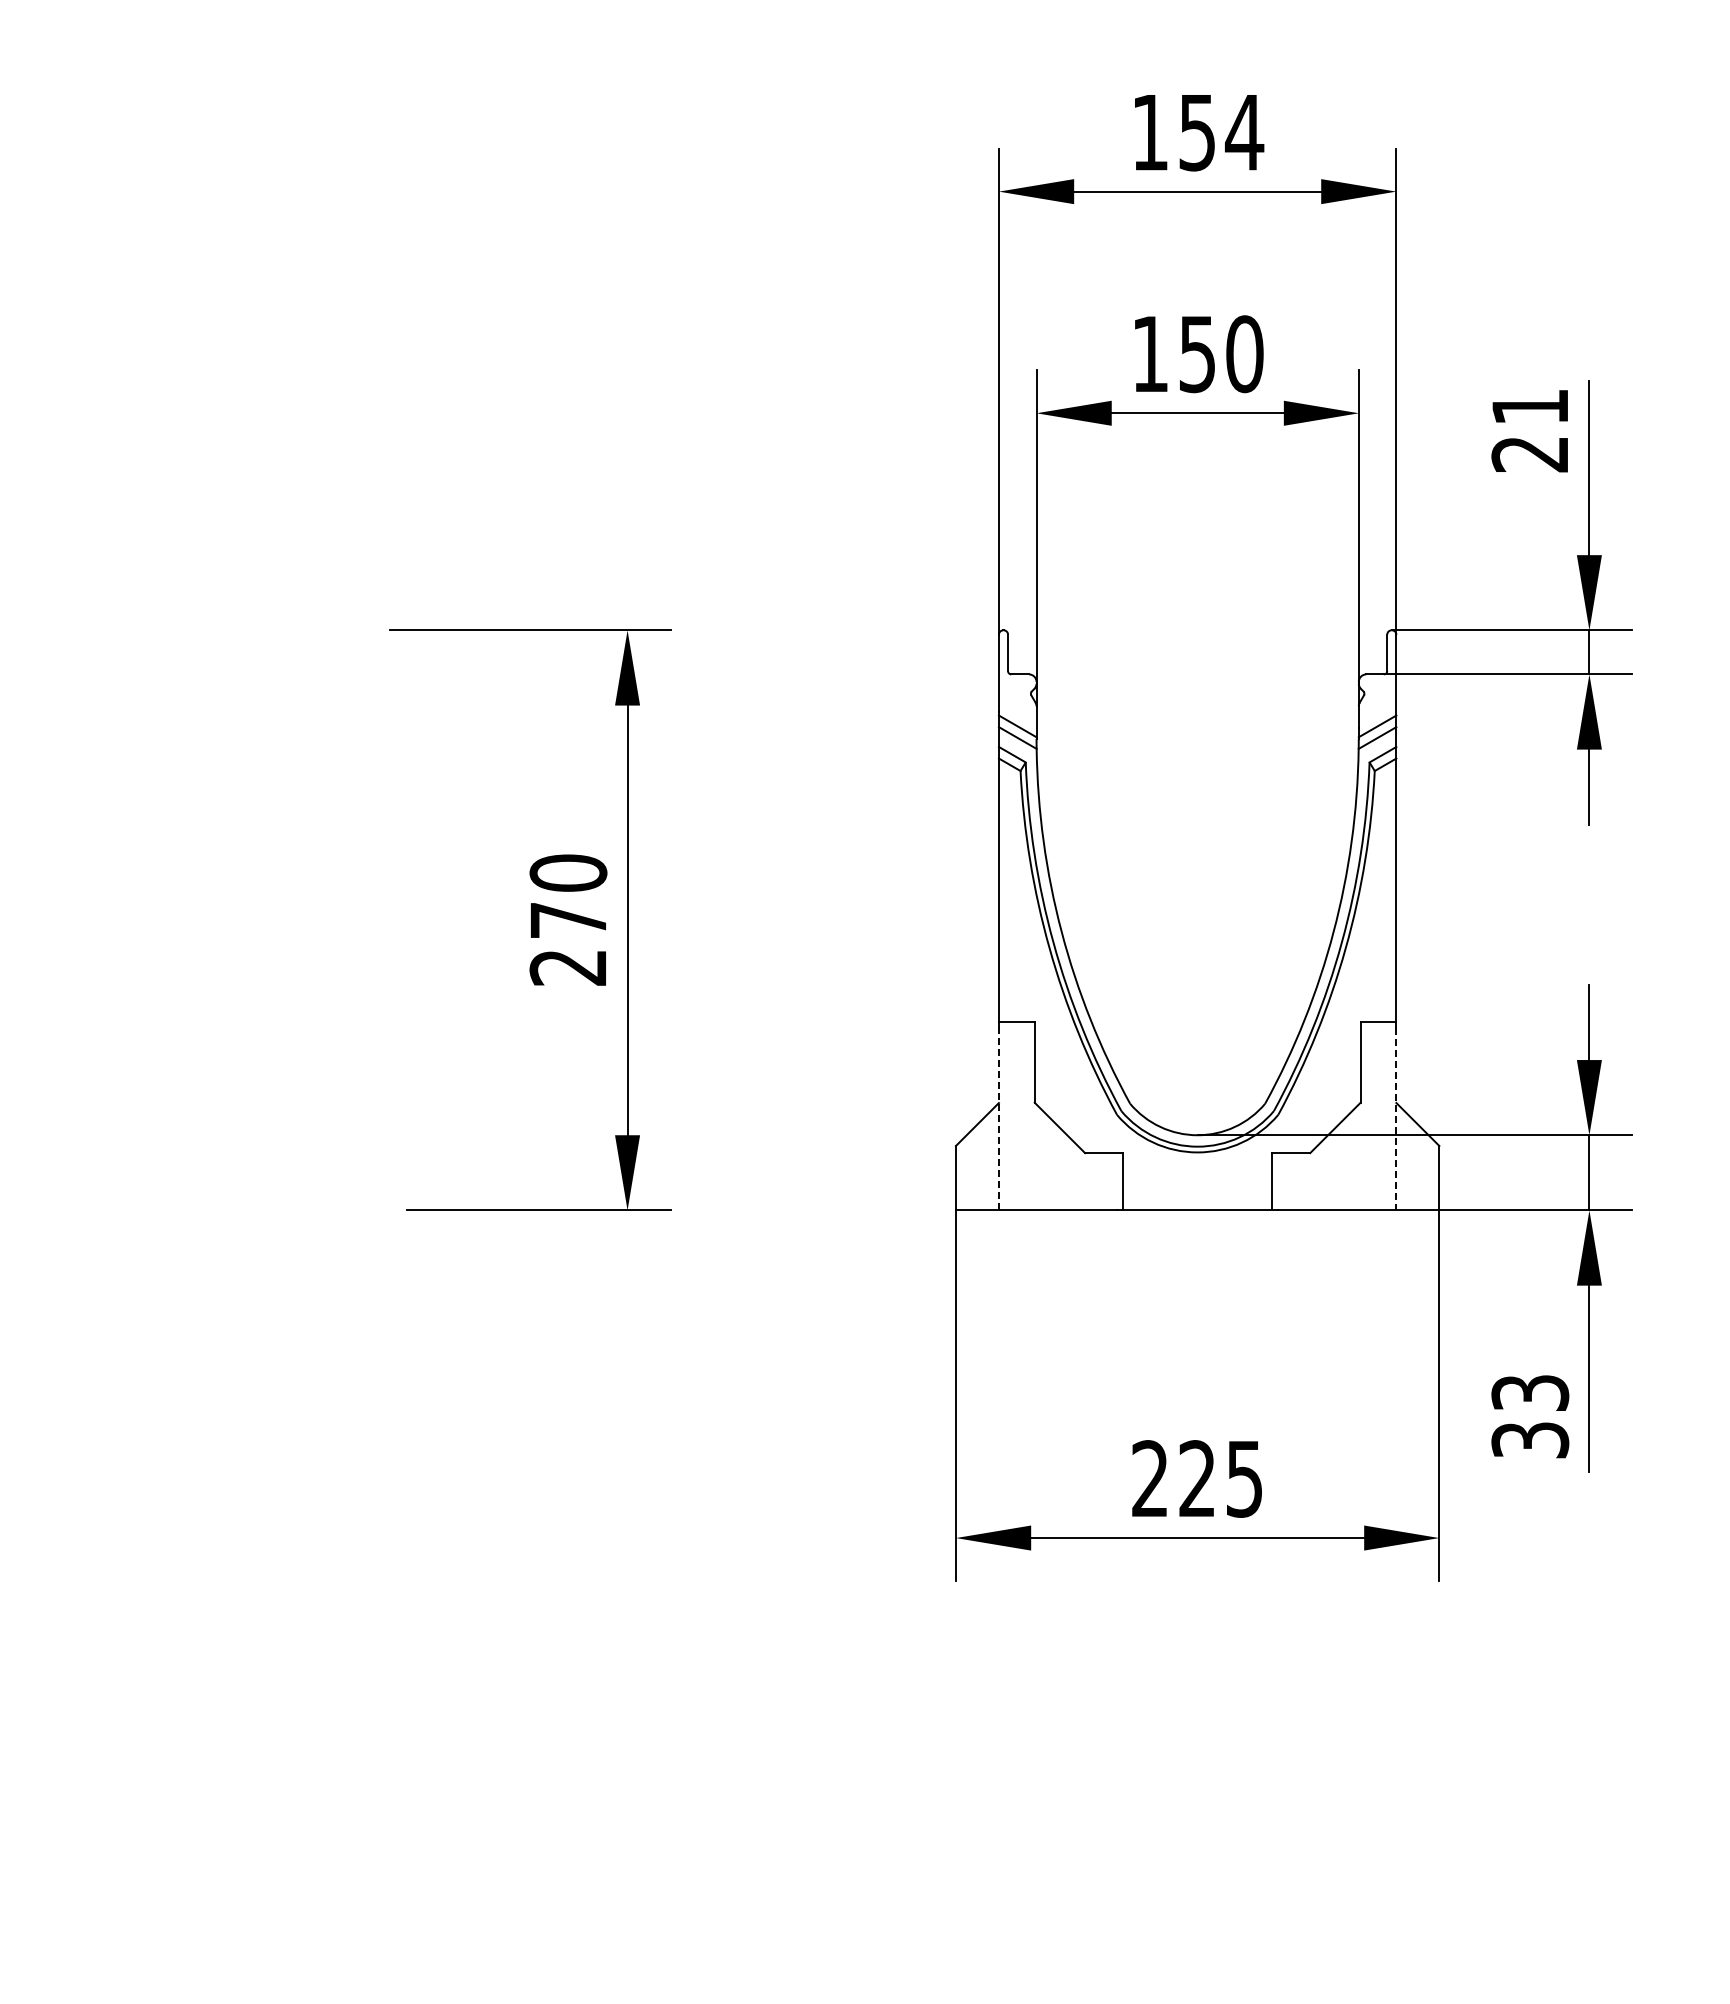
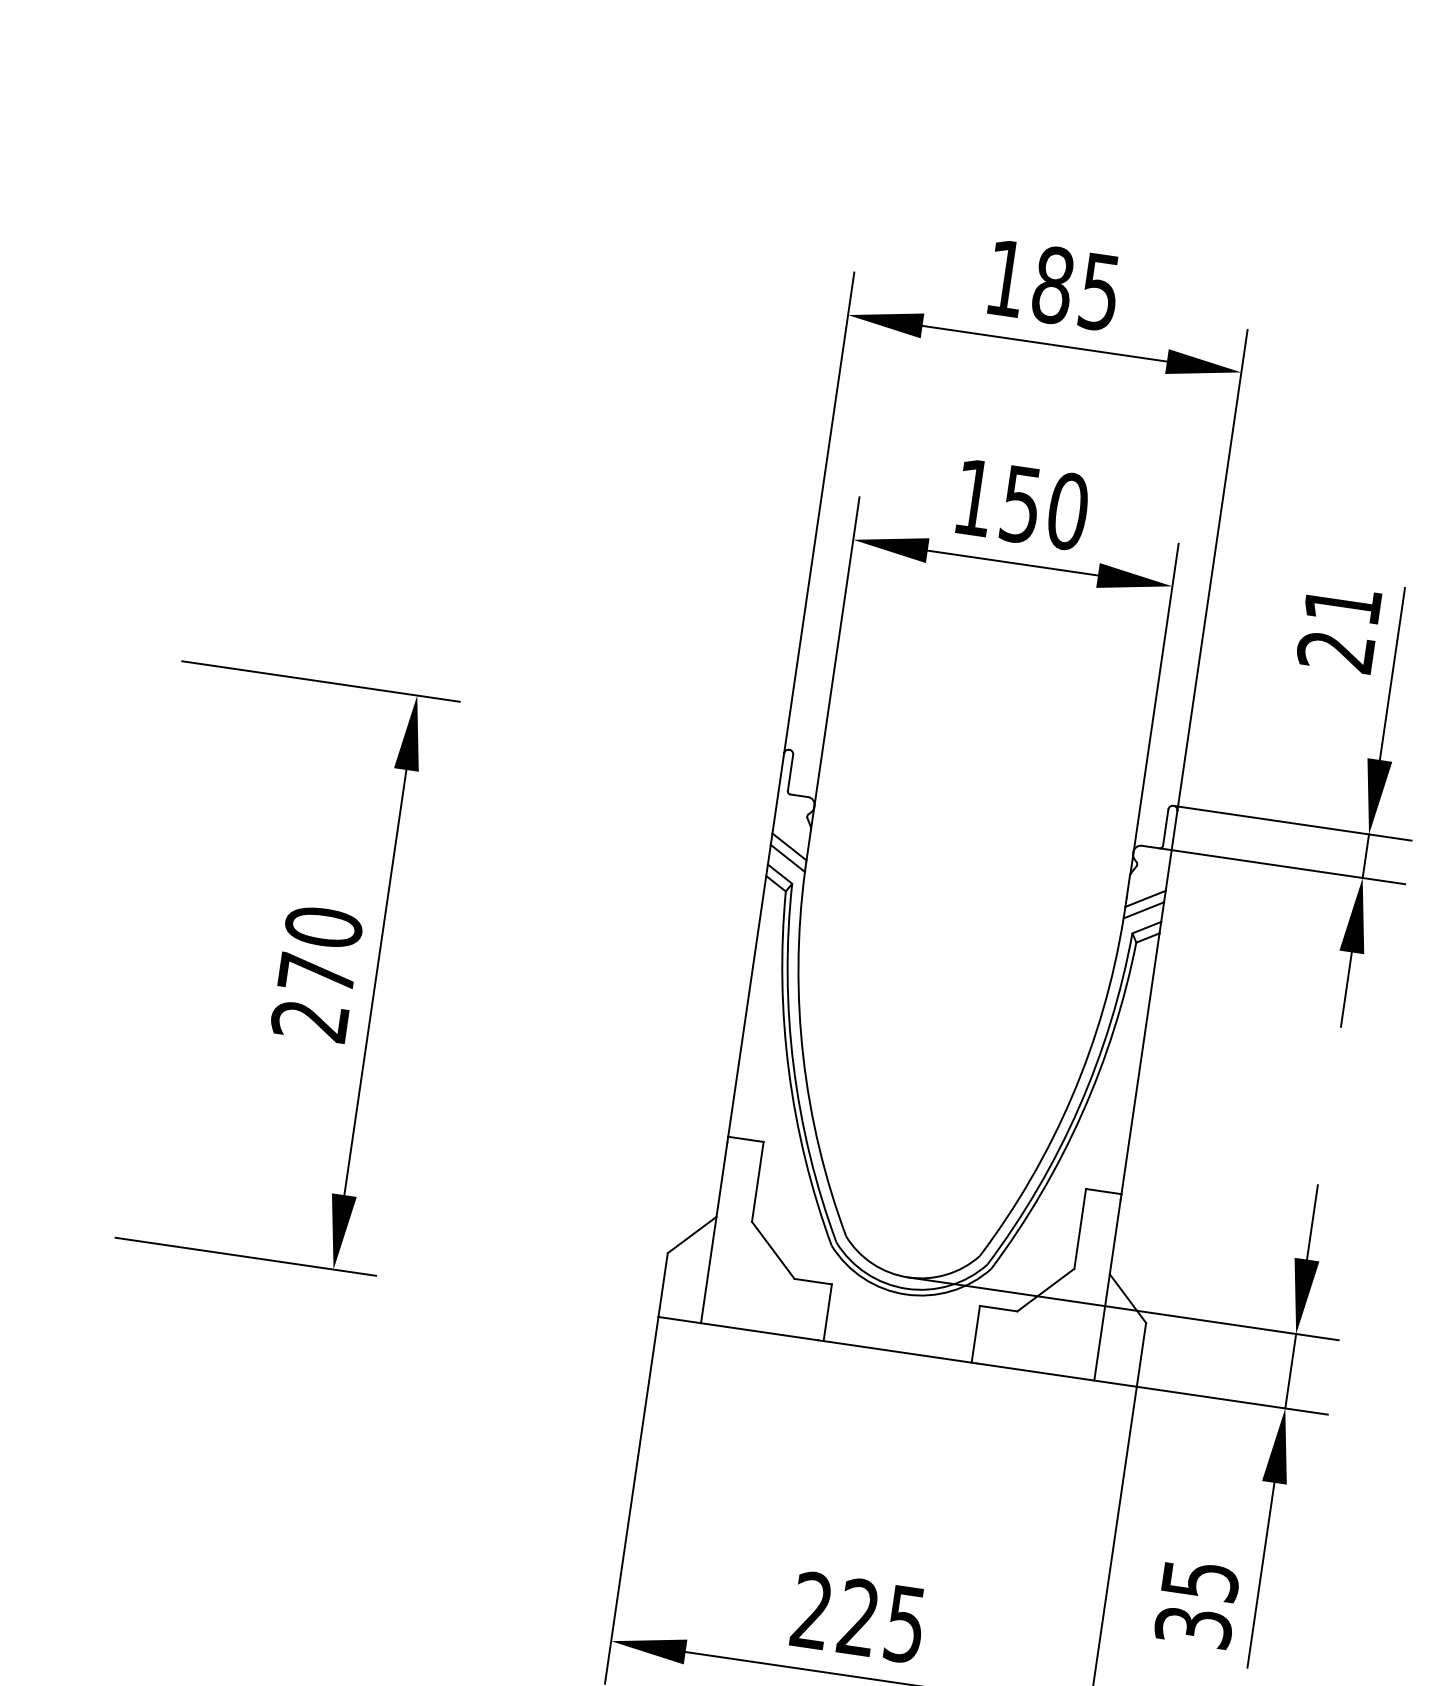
text: (1221, 132) -> (1076, 288), 154 -> 185
line: (998, 1118) -> (713, 1232), dashed -> solid
line: (1396, 1119) -> (1107, 1290), dashed -> solid
text: (1529, 1392) -> (1199, 1579), 33 -> 35

